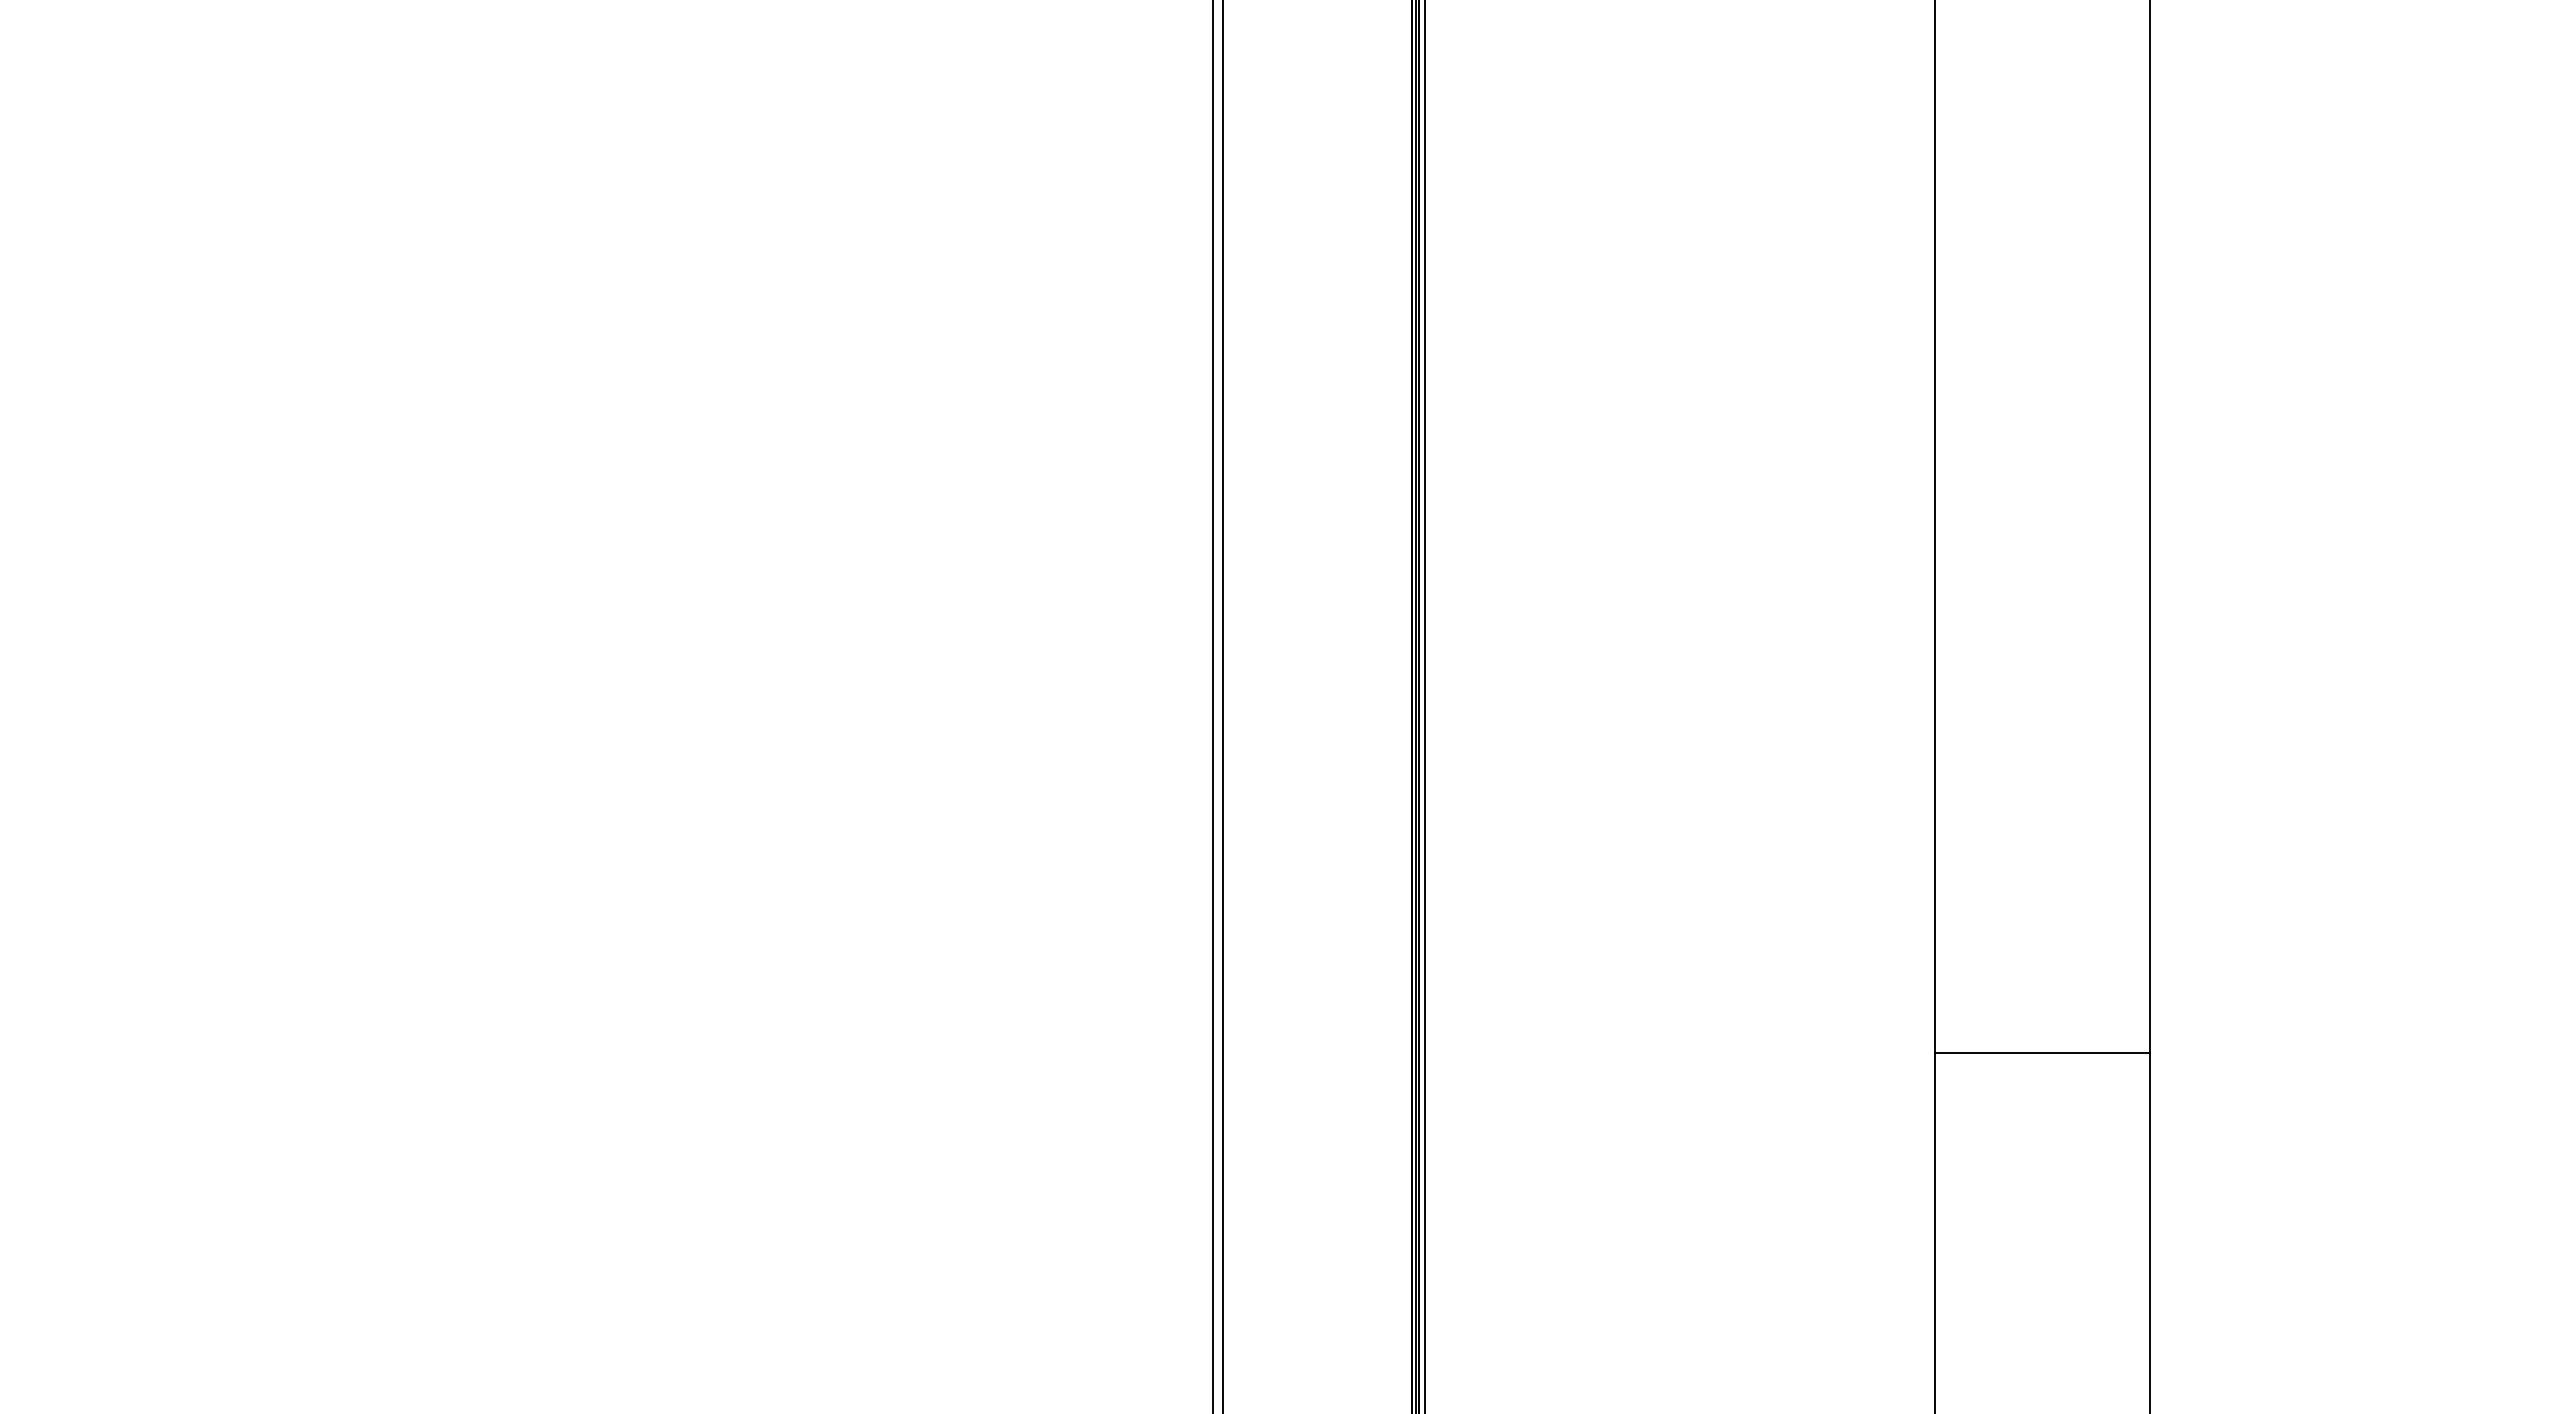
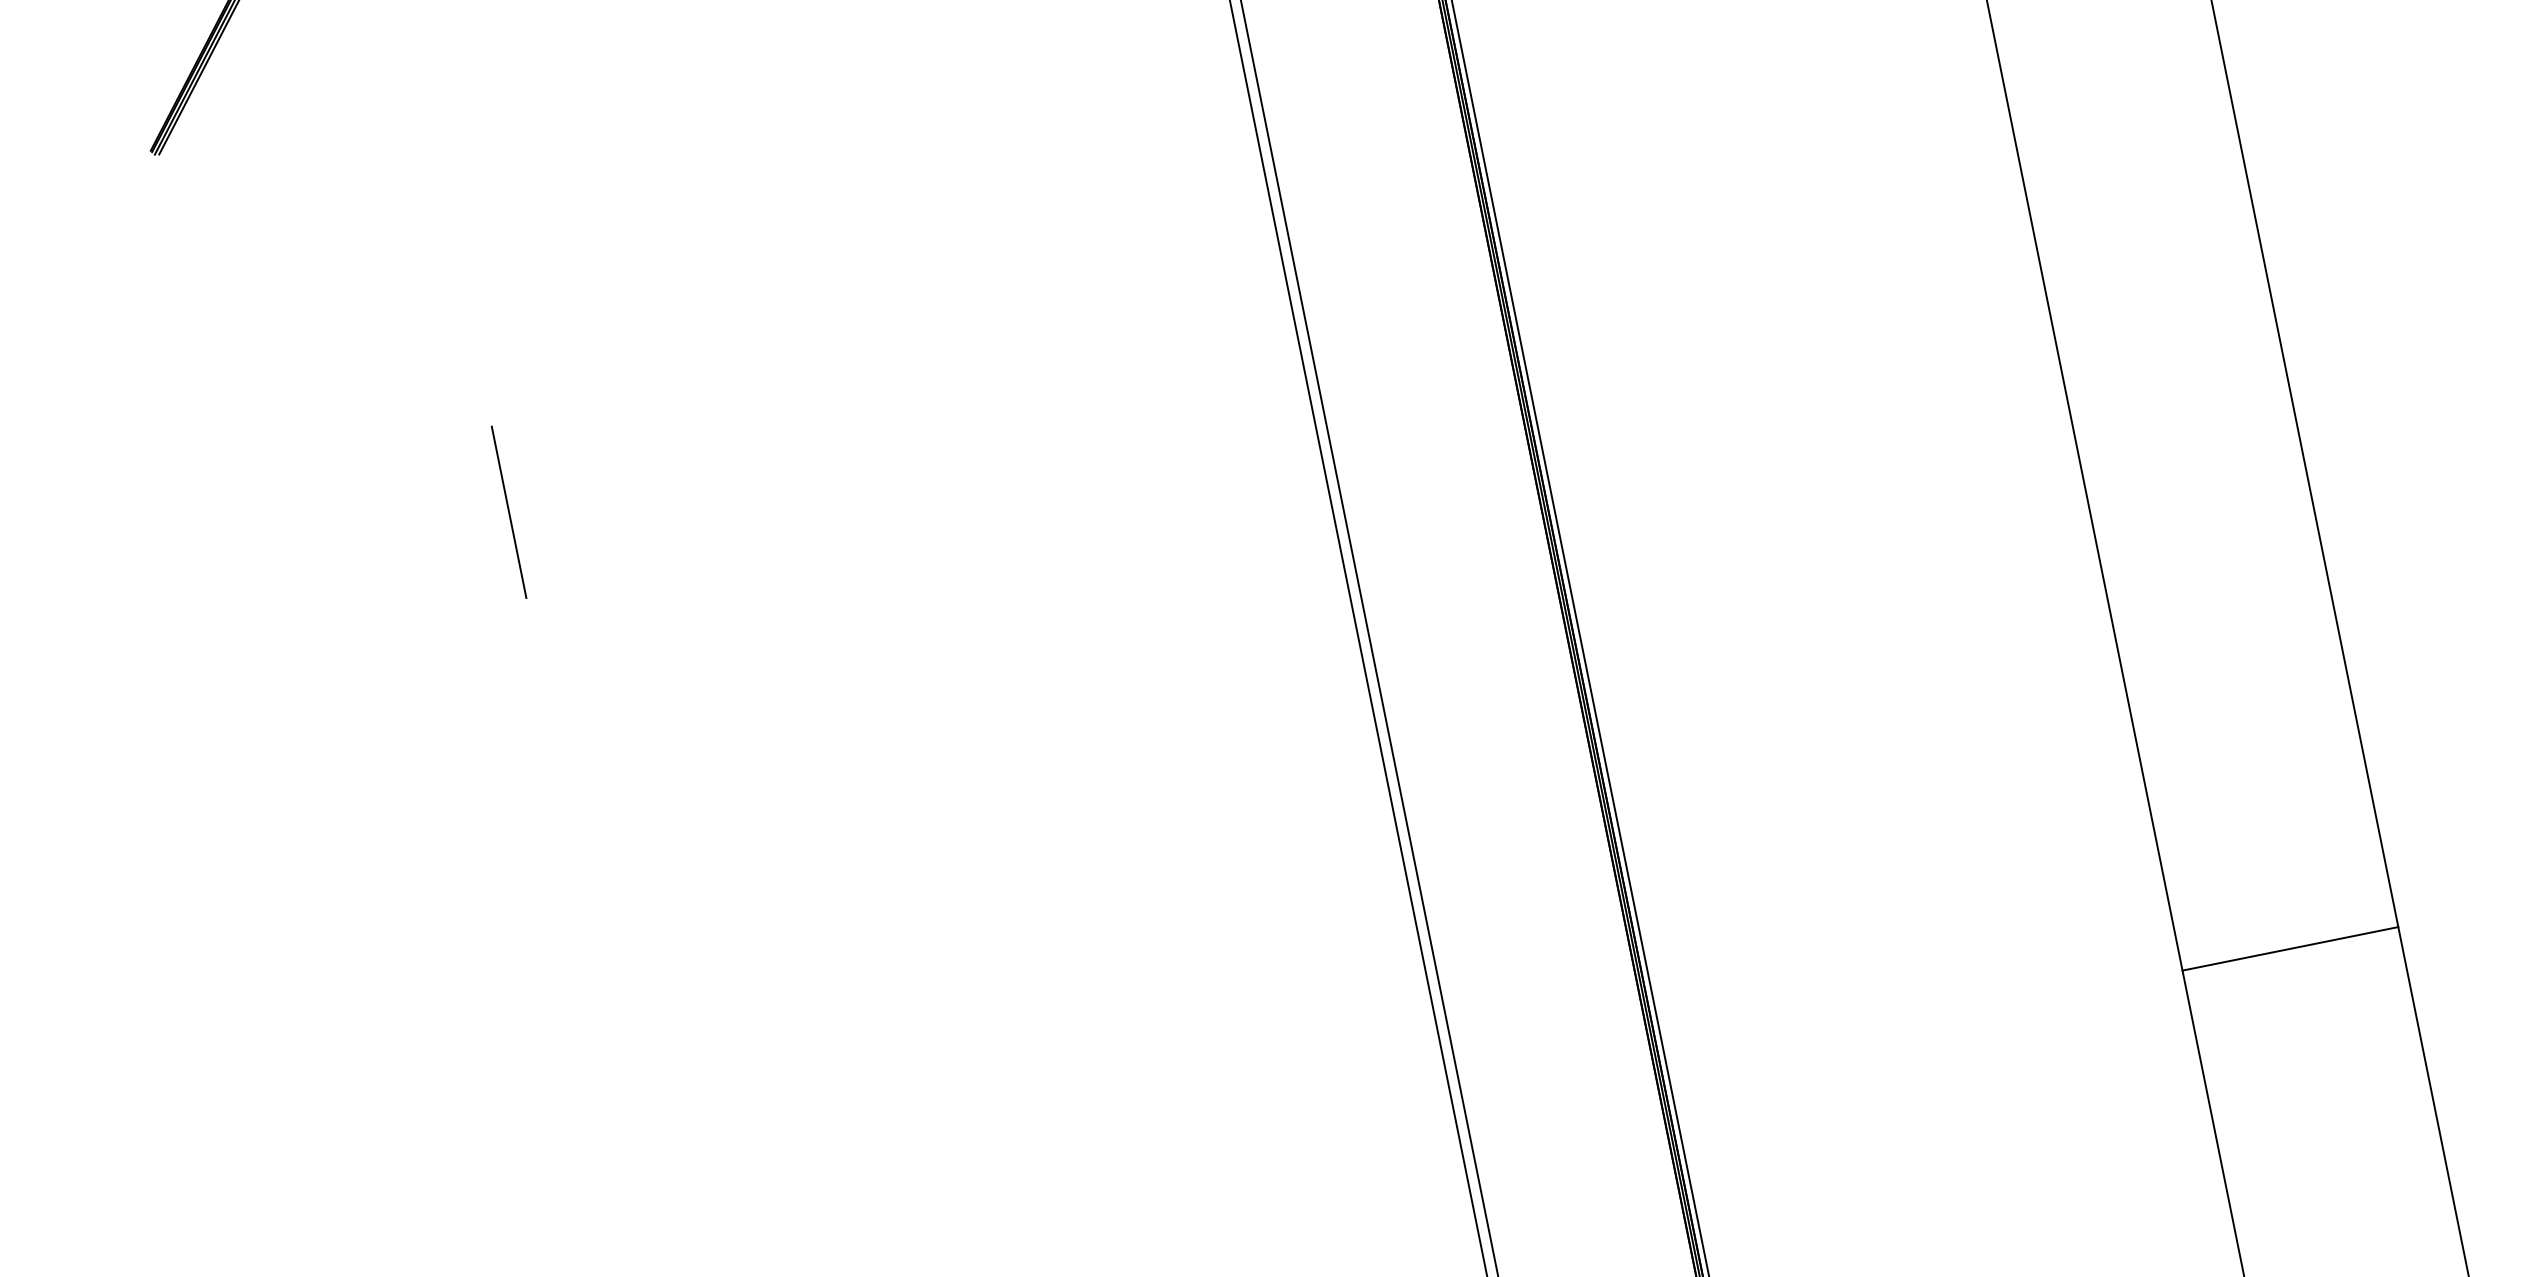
line: (426, 244) -> (509, 511), added
line: (2042, 1053) -> (2290, 948), moved

